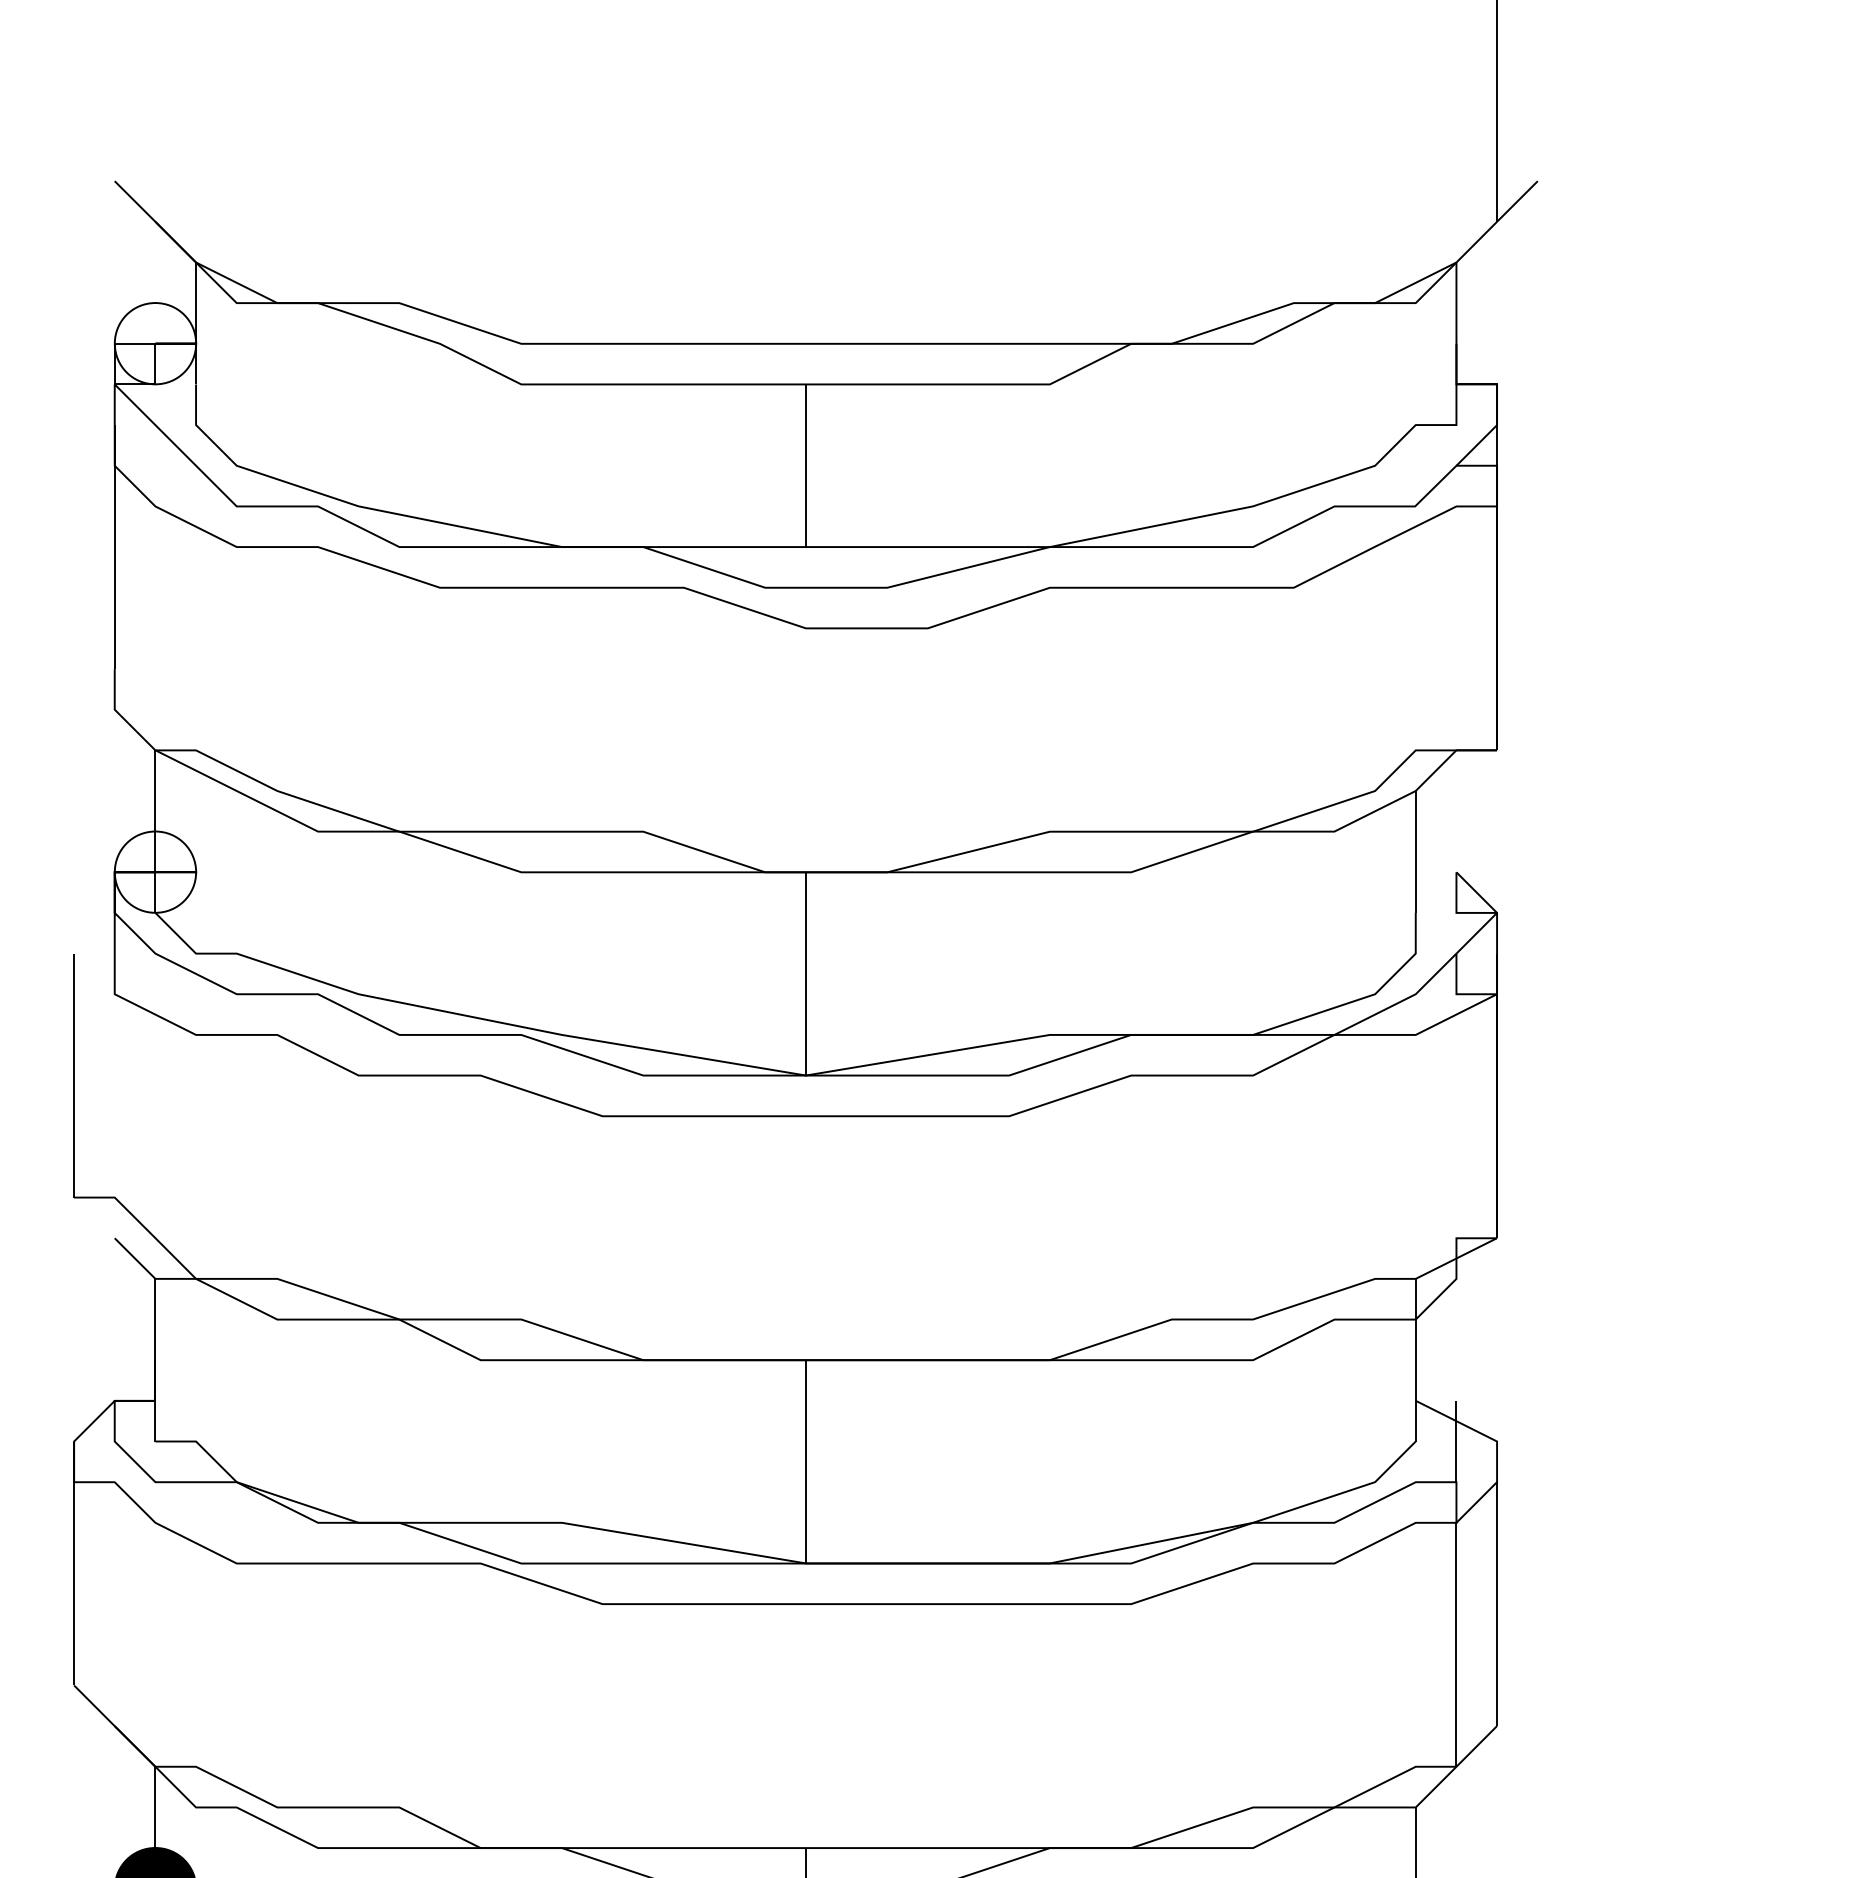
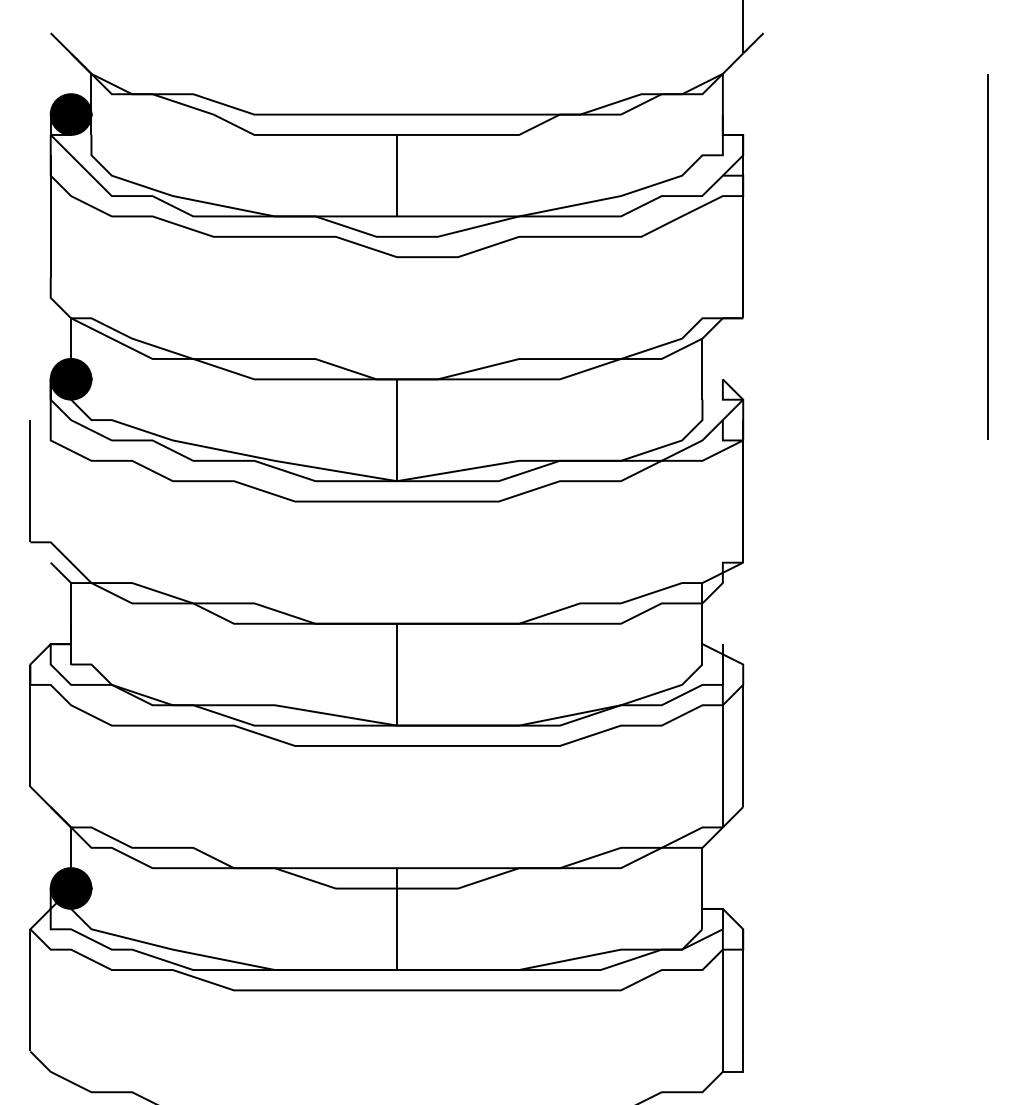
fill: (154, 343) -> (70, 114), added
fill: (154, 870) -> (70, 378), added

